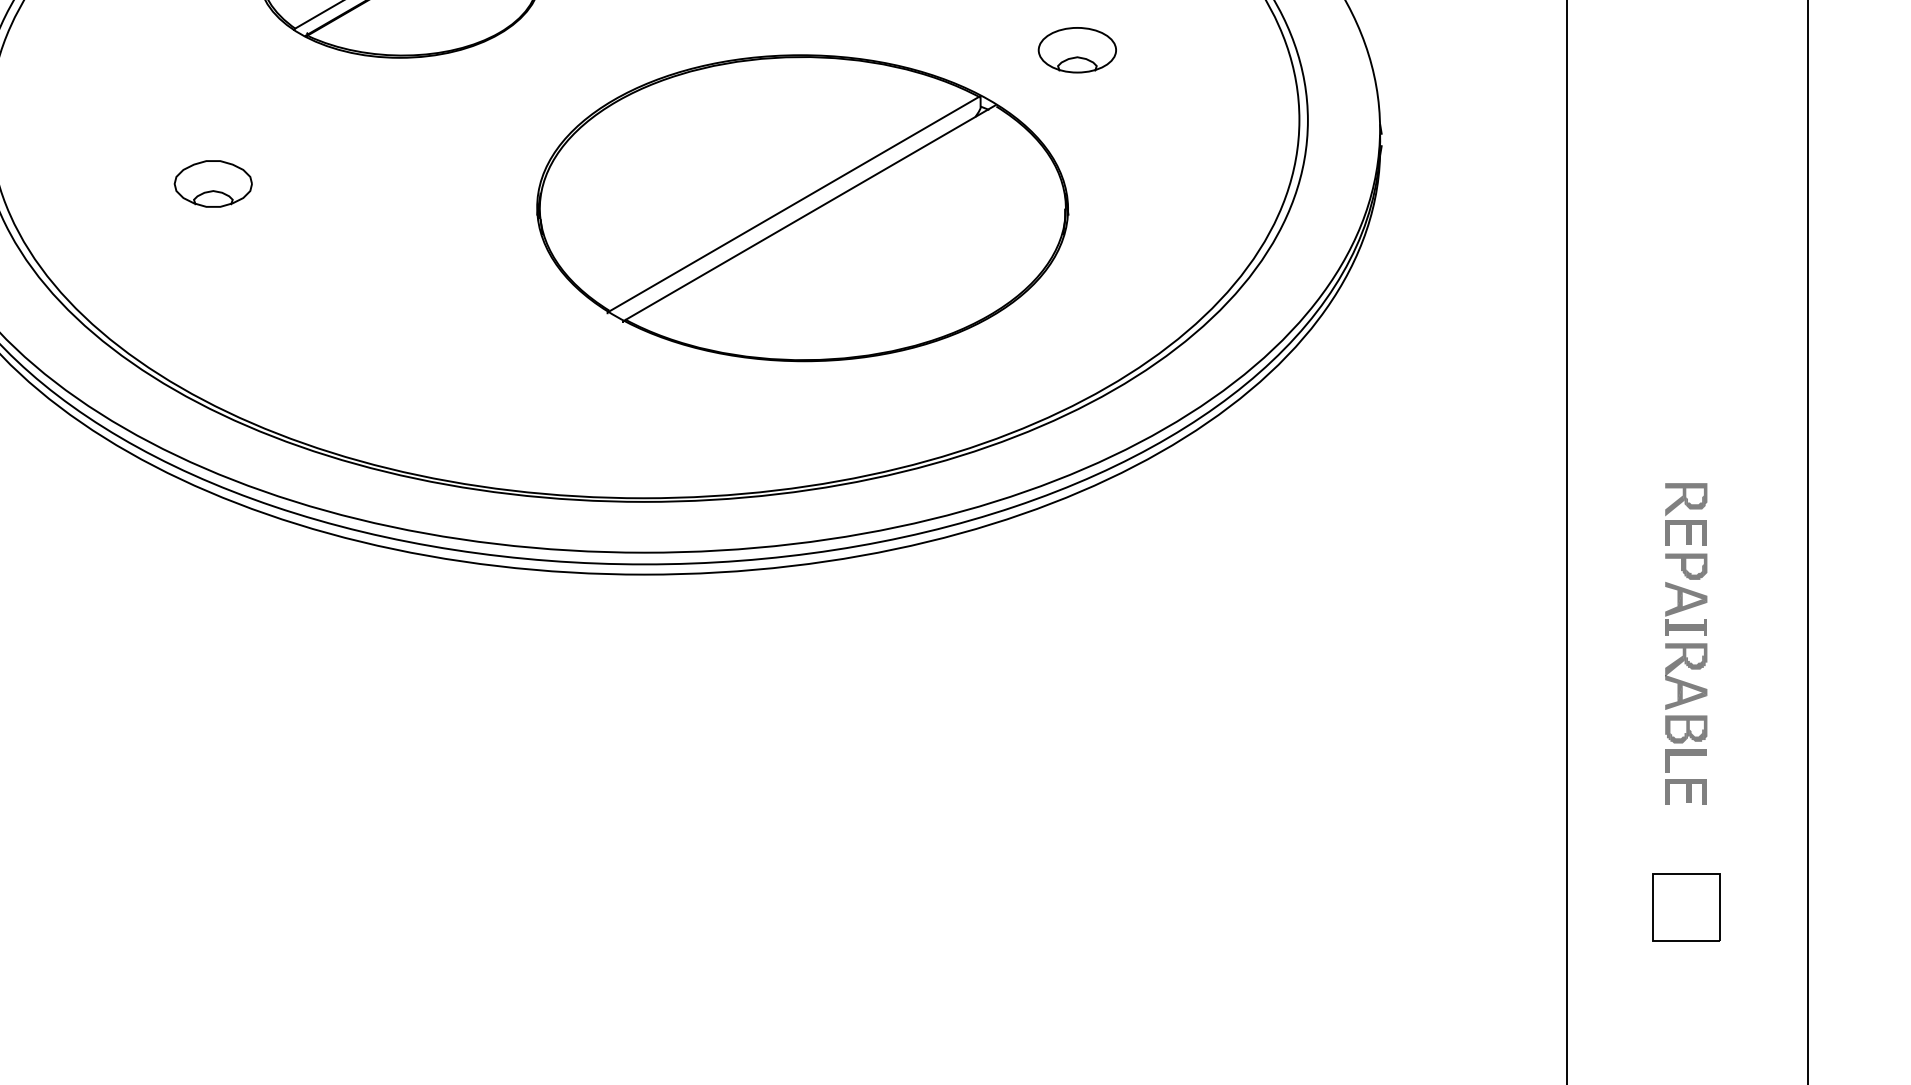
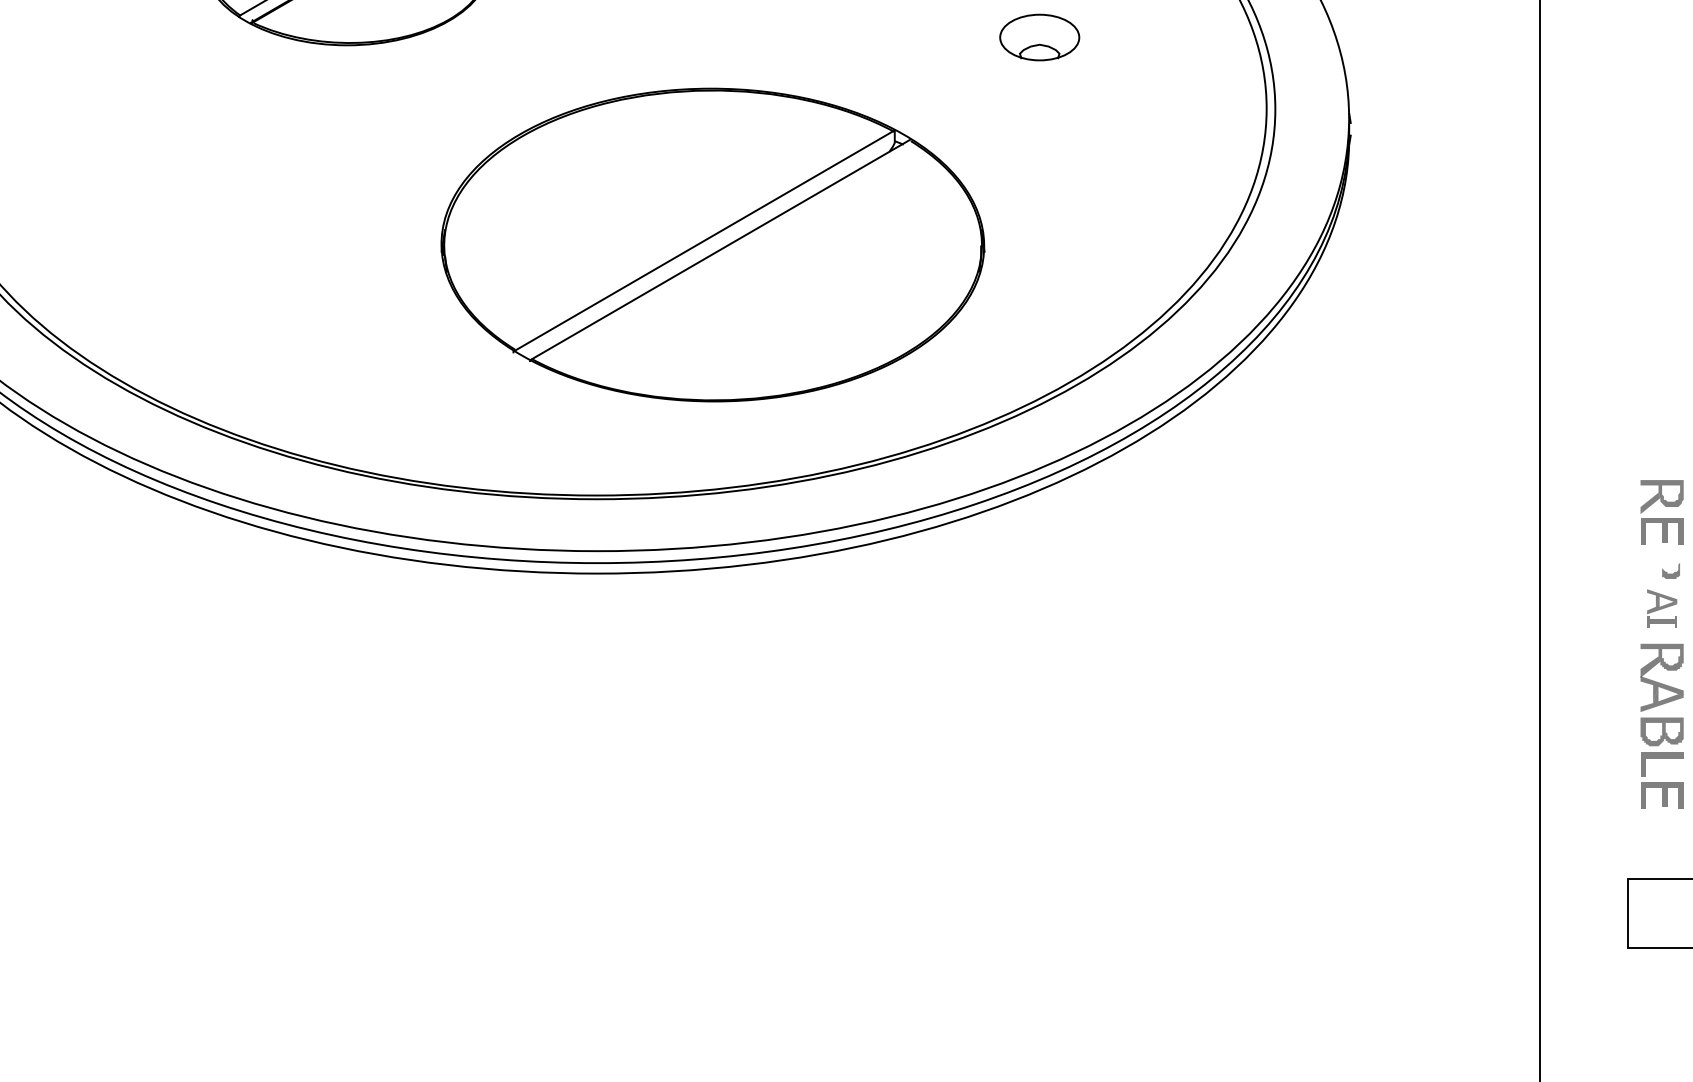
part: (212, 183) -> (155, 173), removed
part: (802, 208) -> (712, 245), moved
fill: (1686, 564) -> (1662, 563), removed
part: (1686, 608) -> (1662, 608), size x0.7

